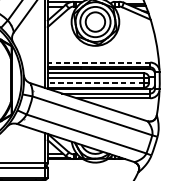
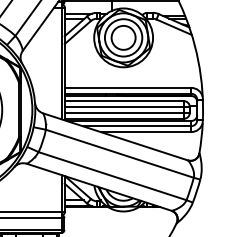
line: (98, 62) -> (127, 87), dashed -> solid
line: (96, 82) -> (124, 112), dashed -> solid

